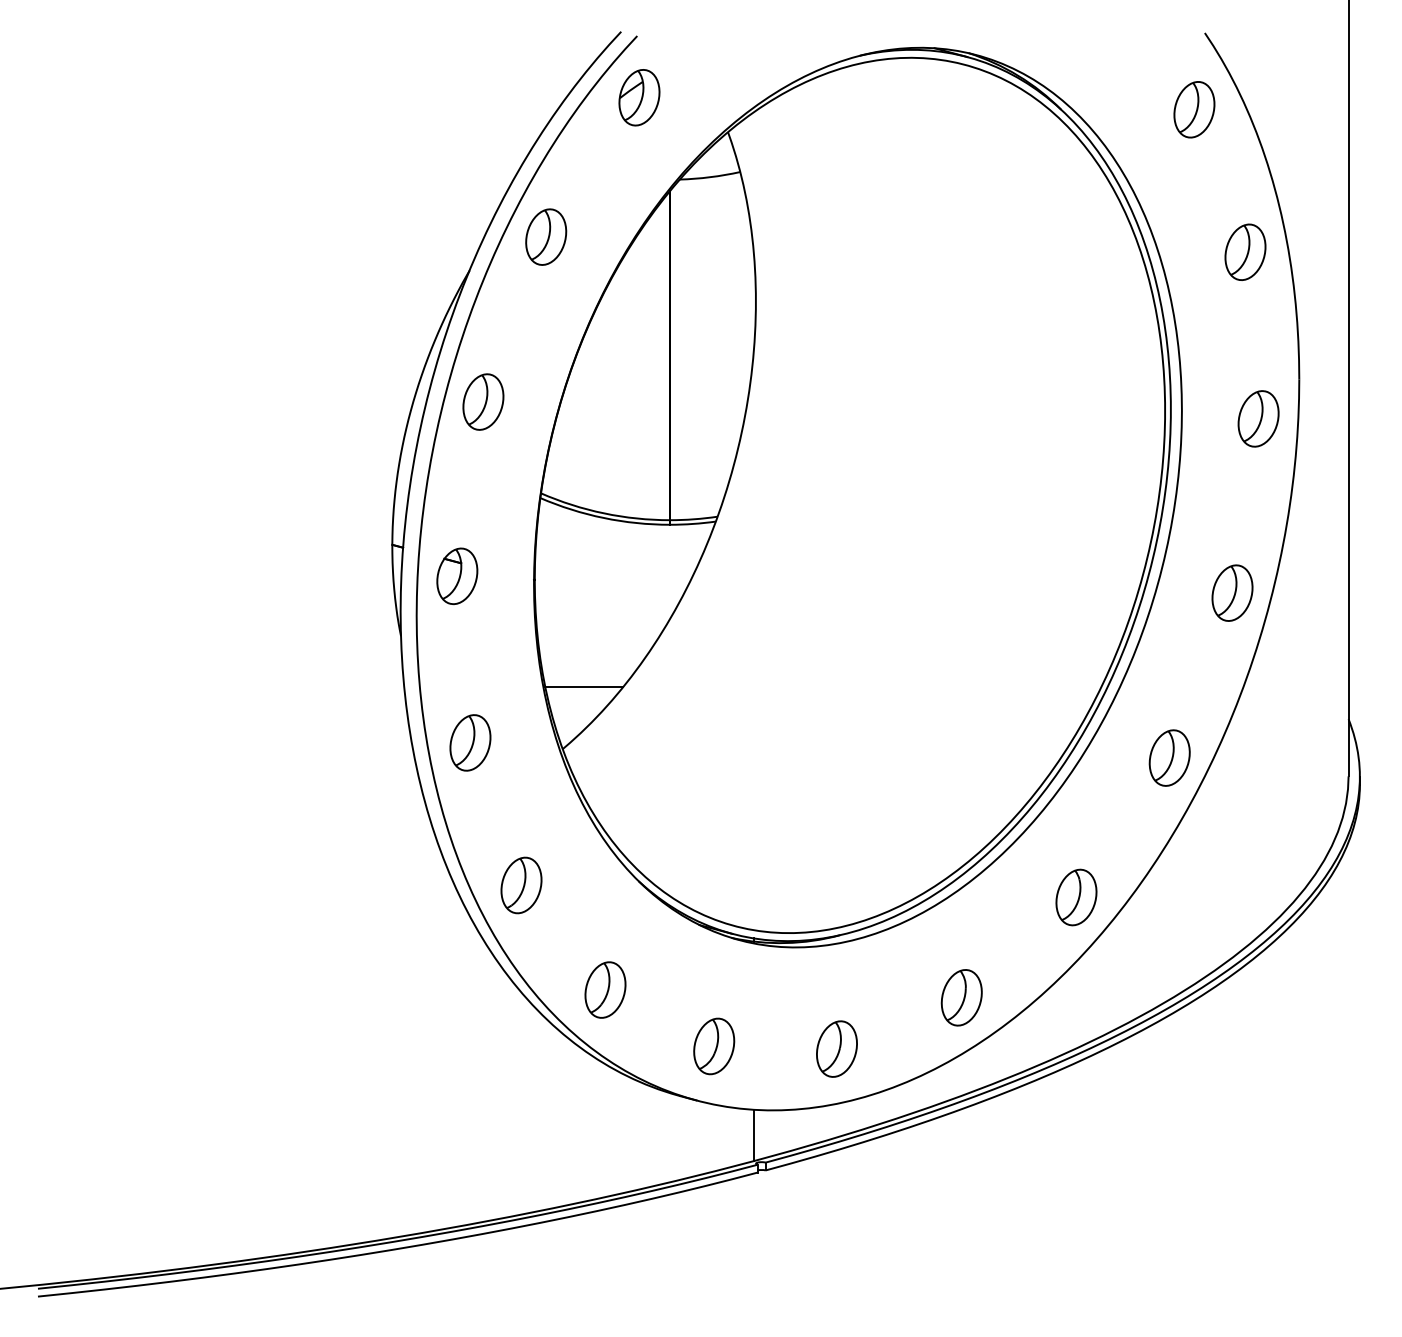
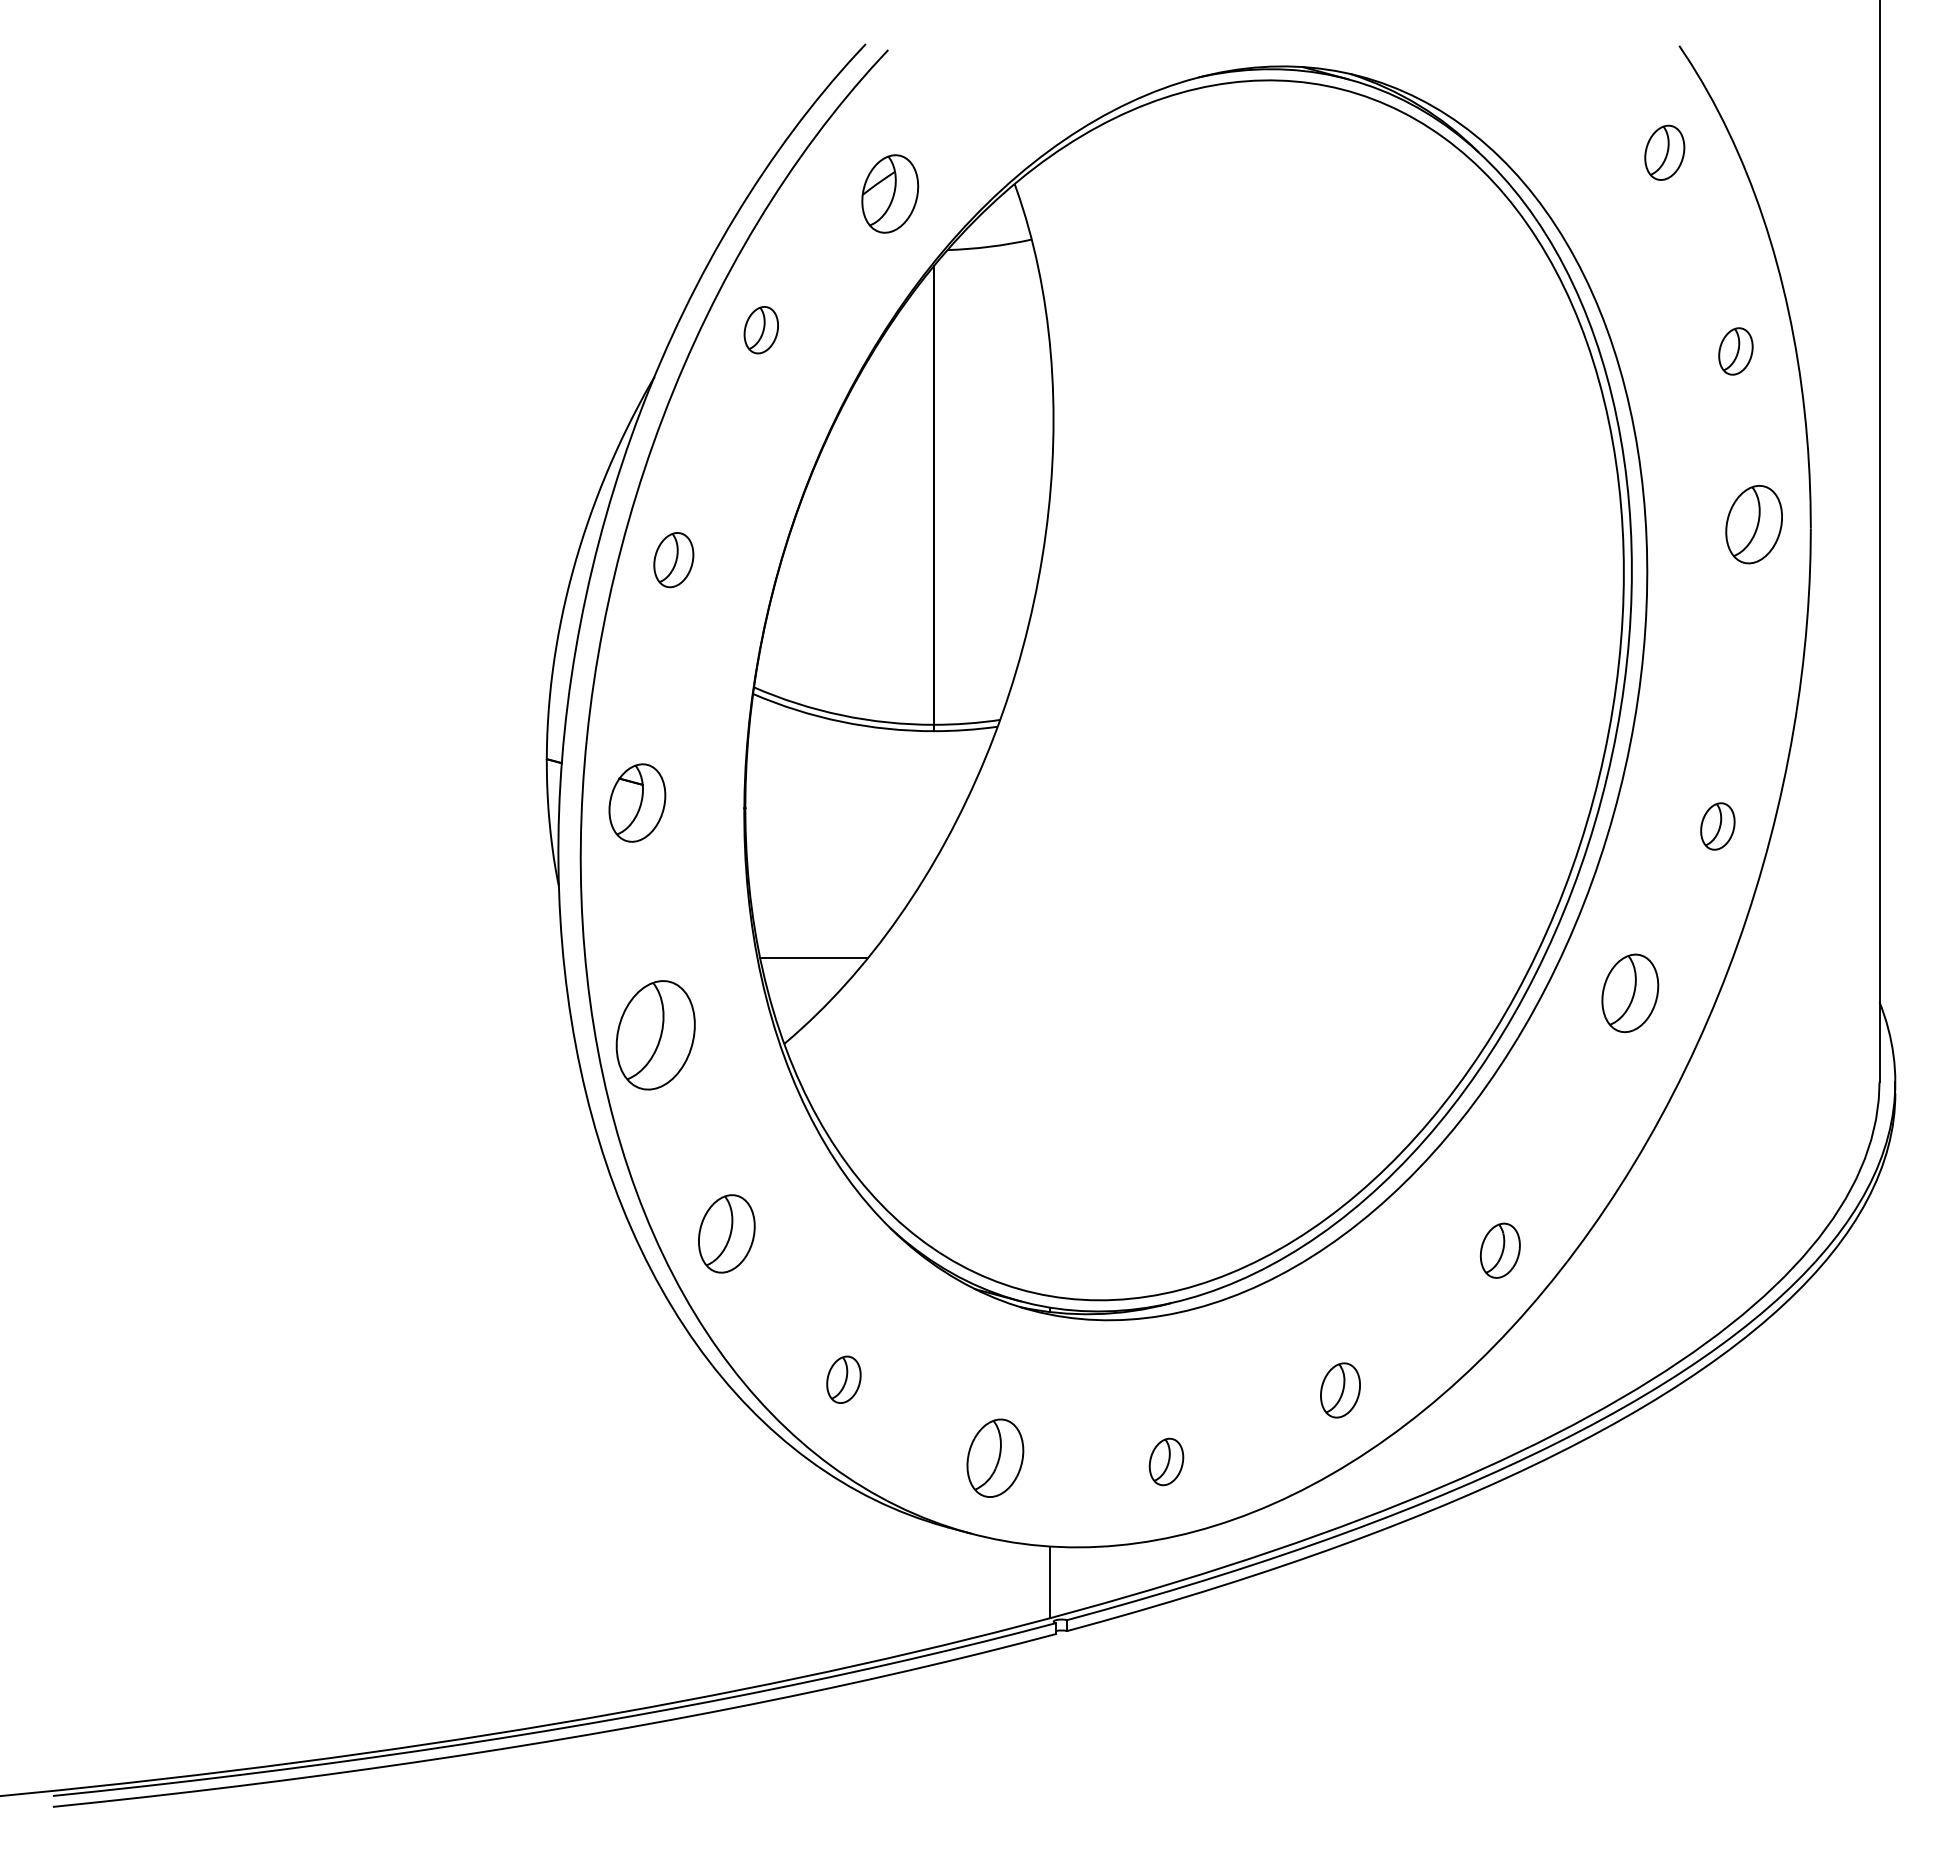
part: (639, 97) -> (890, 193), moved
part: (1194, 109) -> (1664, 152), size x0.7
part: (546, 236) -> (761, 329), size x0.6
part: (1245, 252) -> (1735, 351), size x0.6
part: (483, 401) -> (673, 559), size x0.7
part: (1258, 418) -> (1753, 524), moved
part: (1232, 593) -> (1717, 826), size x0.6
part: (470, 742) -> (655, 1034), size x1.4
part: (1169, 758) -> (1630, 993), moved
part: (1076, 897) -> (1500, 1250), size x0.7
part: (605, 989) -> (843, 1379), size x0.6
part: (961, 997) -> (1340, 1390), size x0.7
part: (836, 1048) -> (1166, 1461), size x0.6

